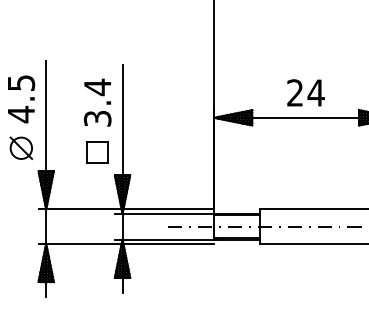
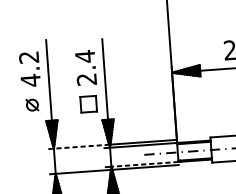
text: (21, 83) -> (29, 57), 4.5 -> 4.2
text: (97, 118) -> (86, 79), 3.4 -> 2.4
part: (20, 147) -> (31, 104), size x0.7
line: (80, 209) -> (79, 146), solid -> dashed
line: (168, 239) -> (145, 164), solid -> dashed

